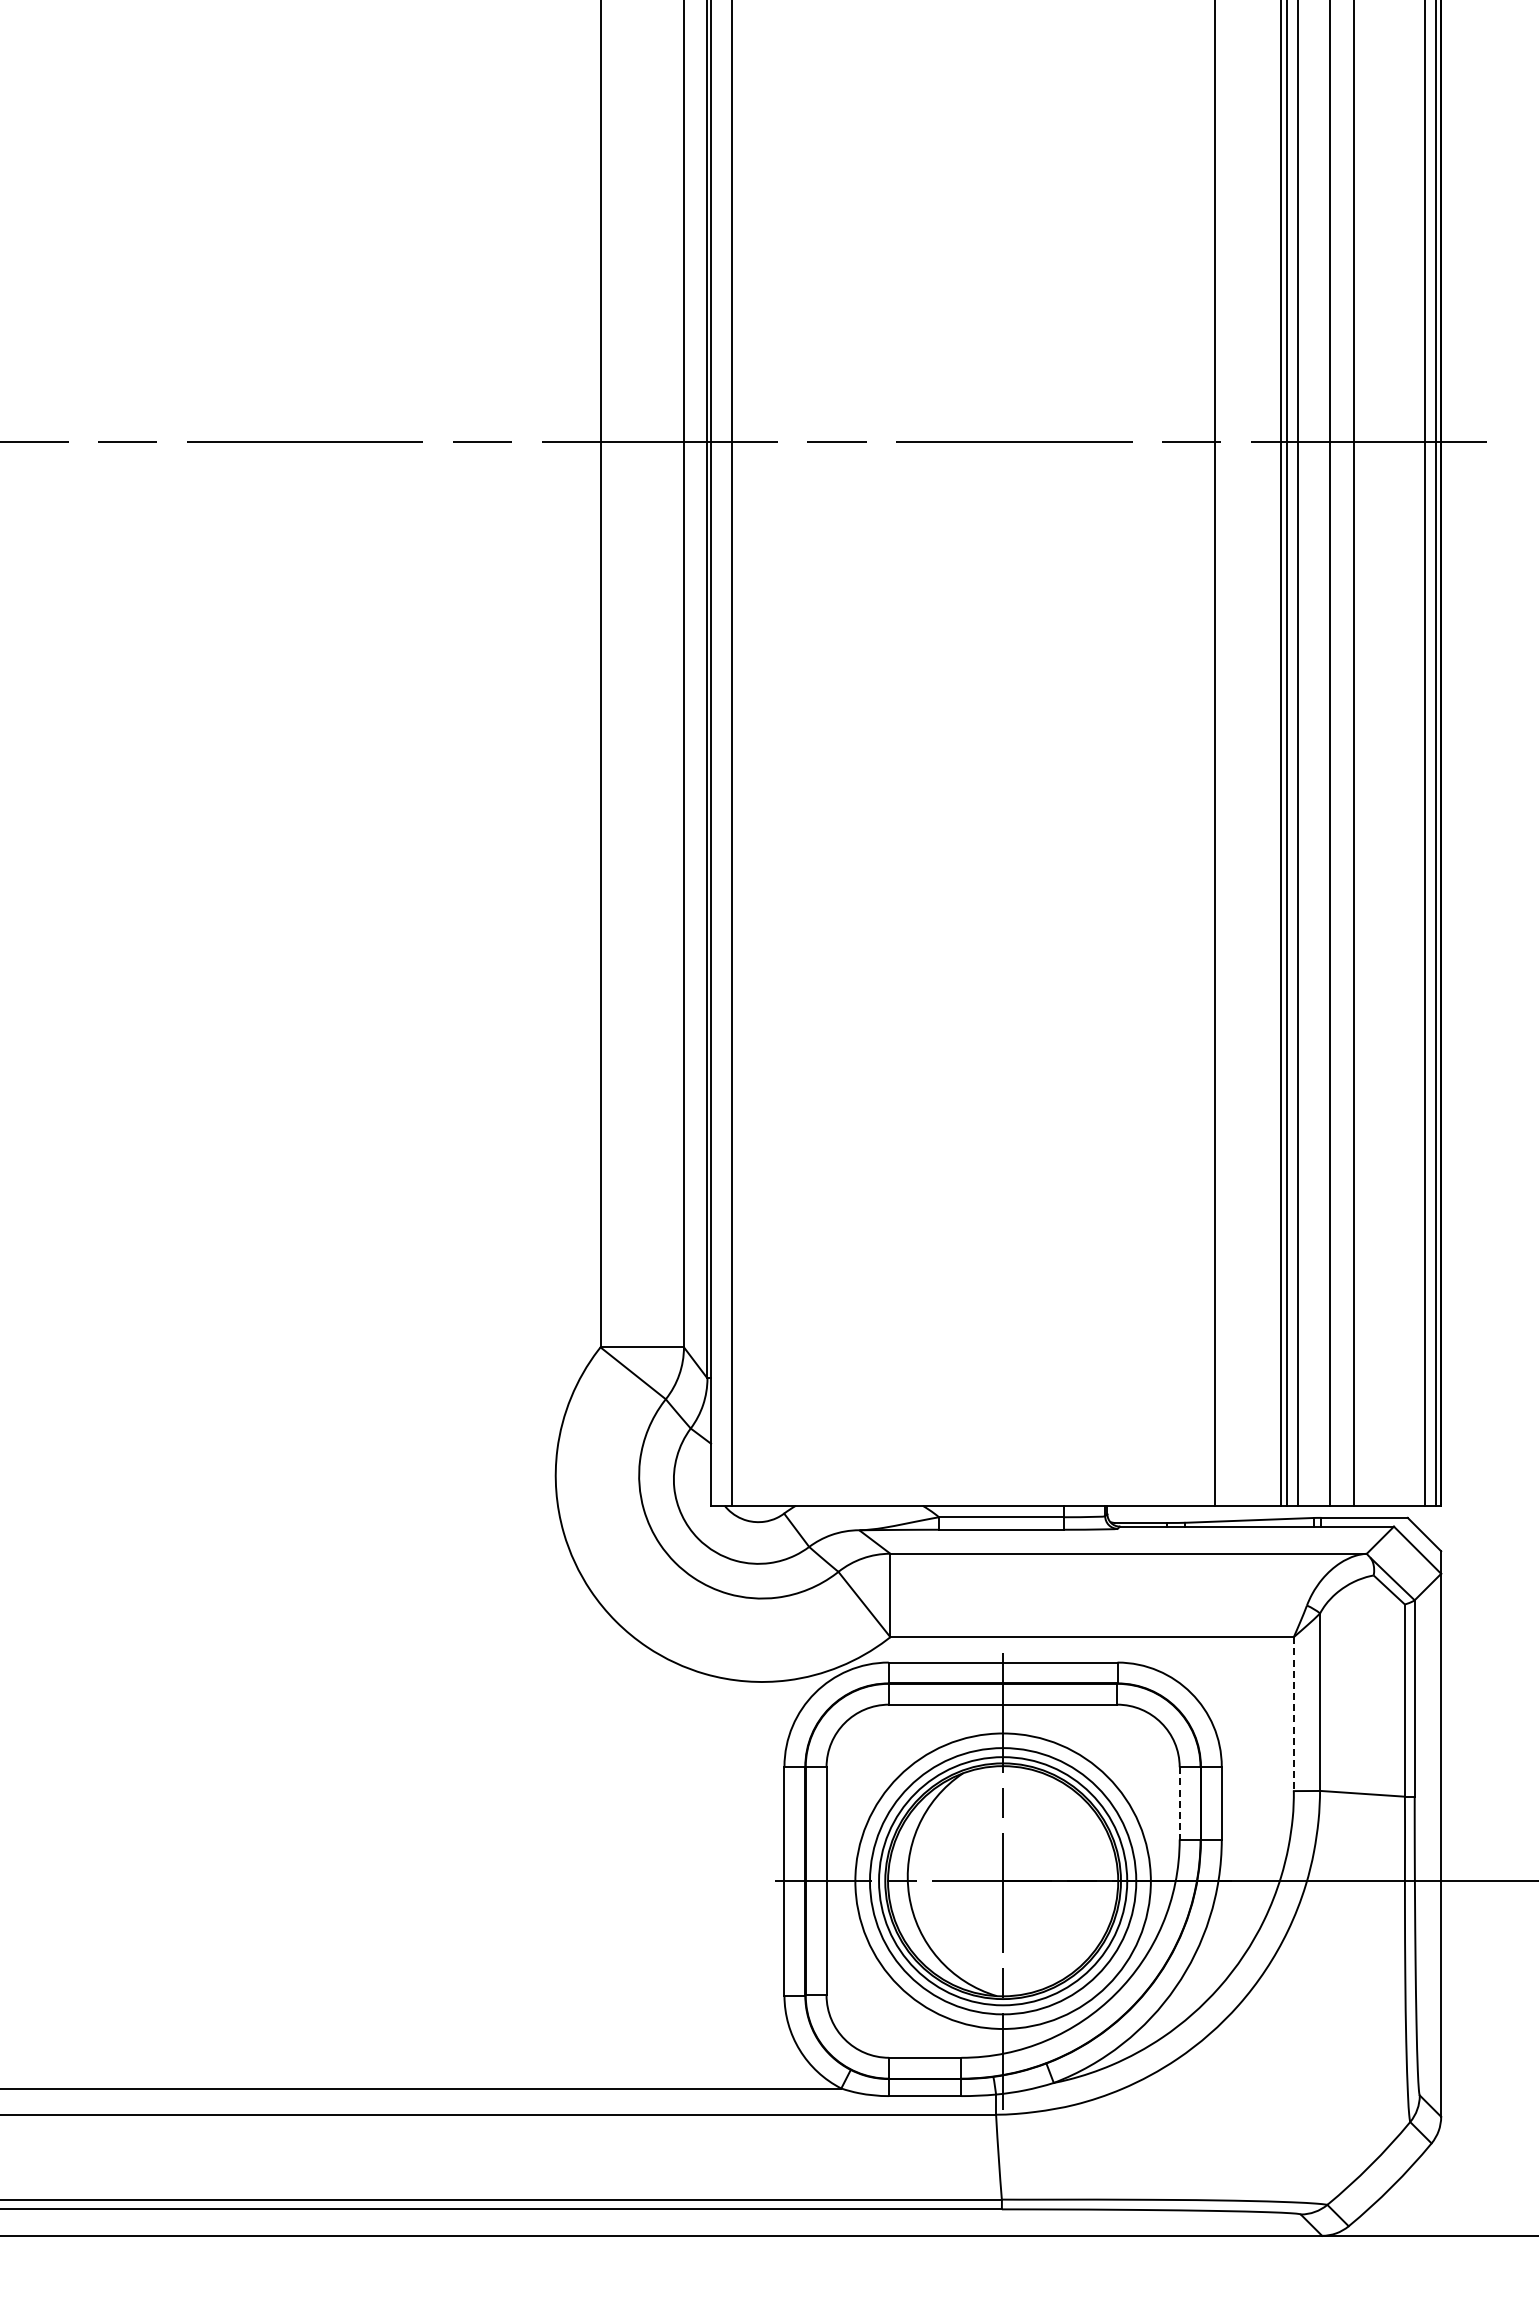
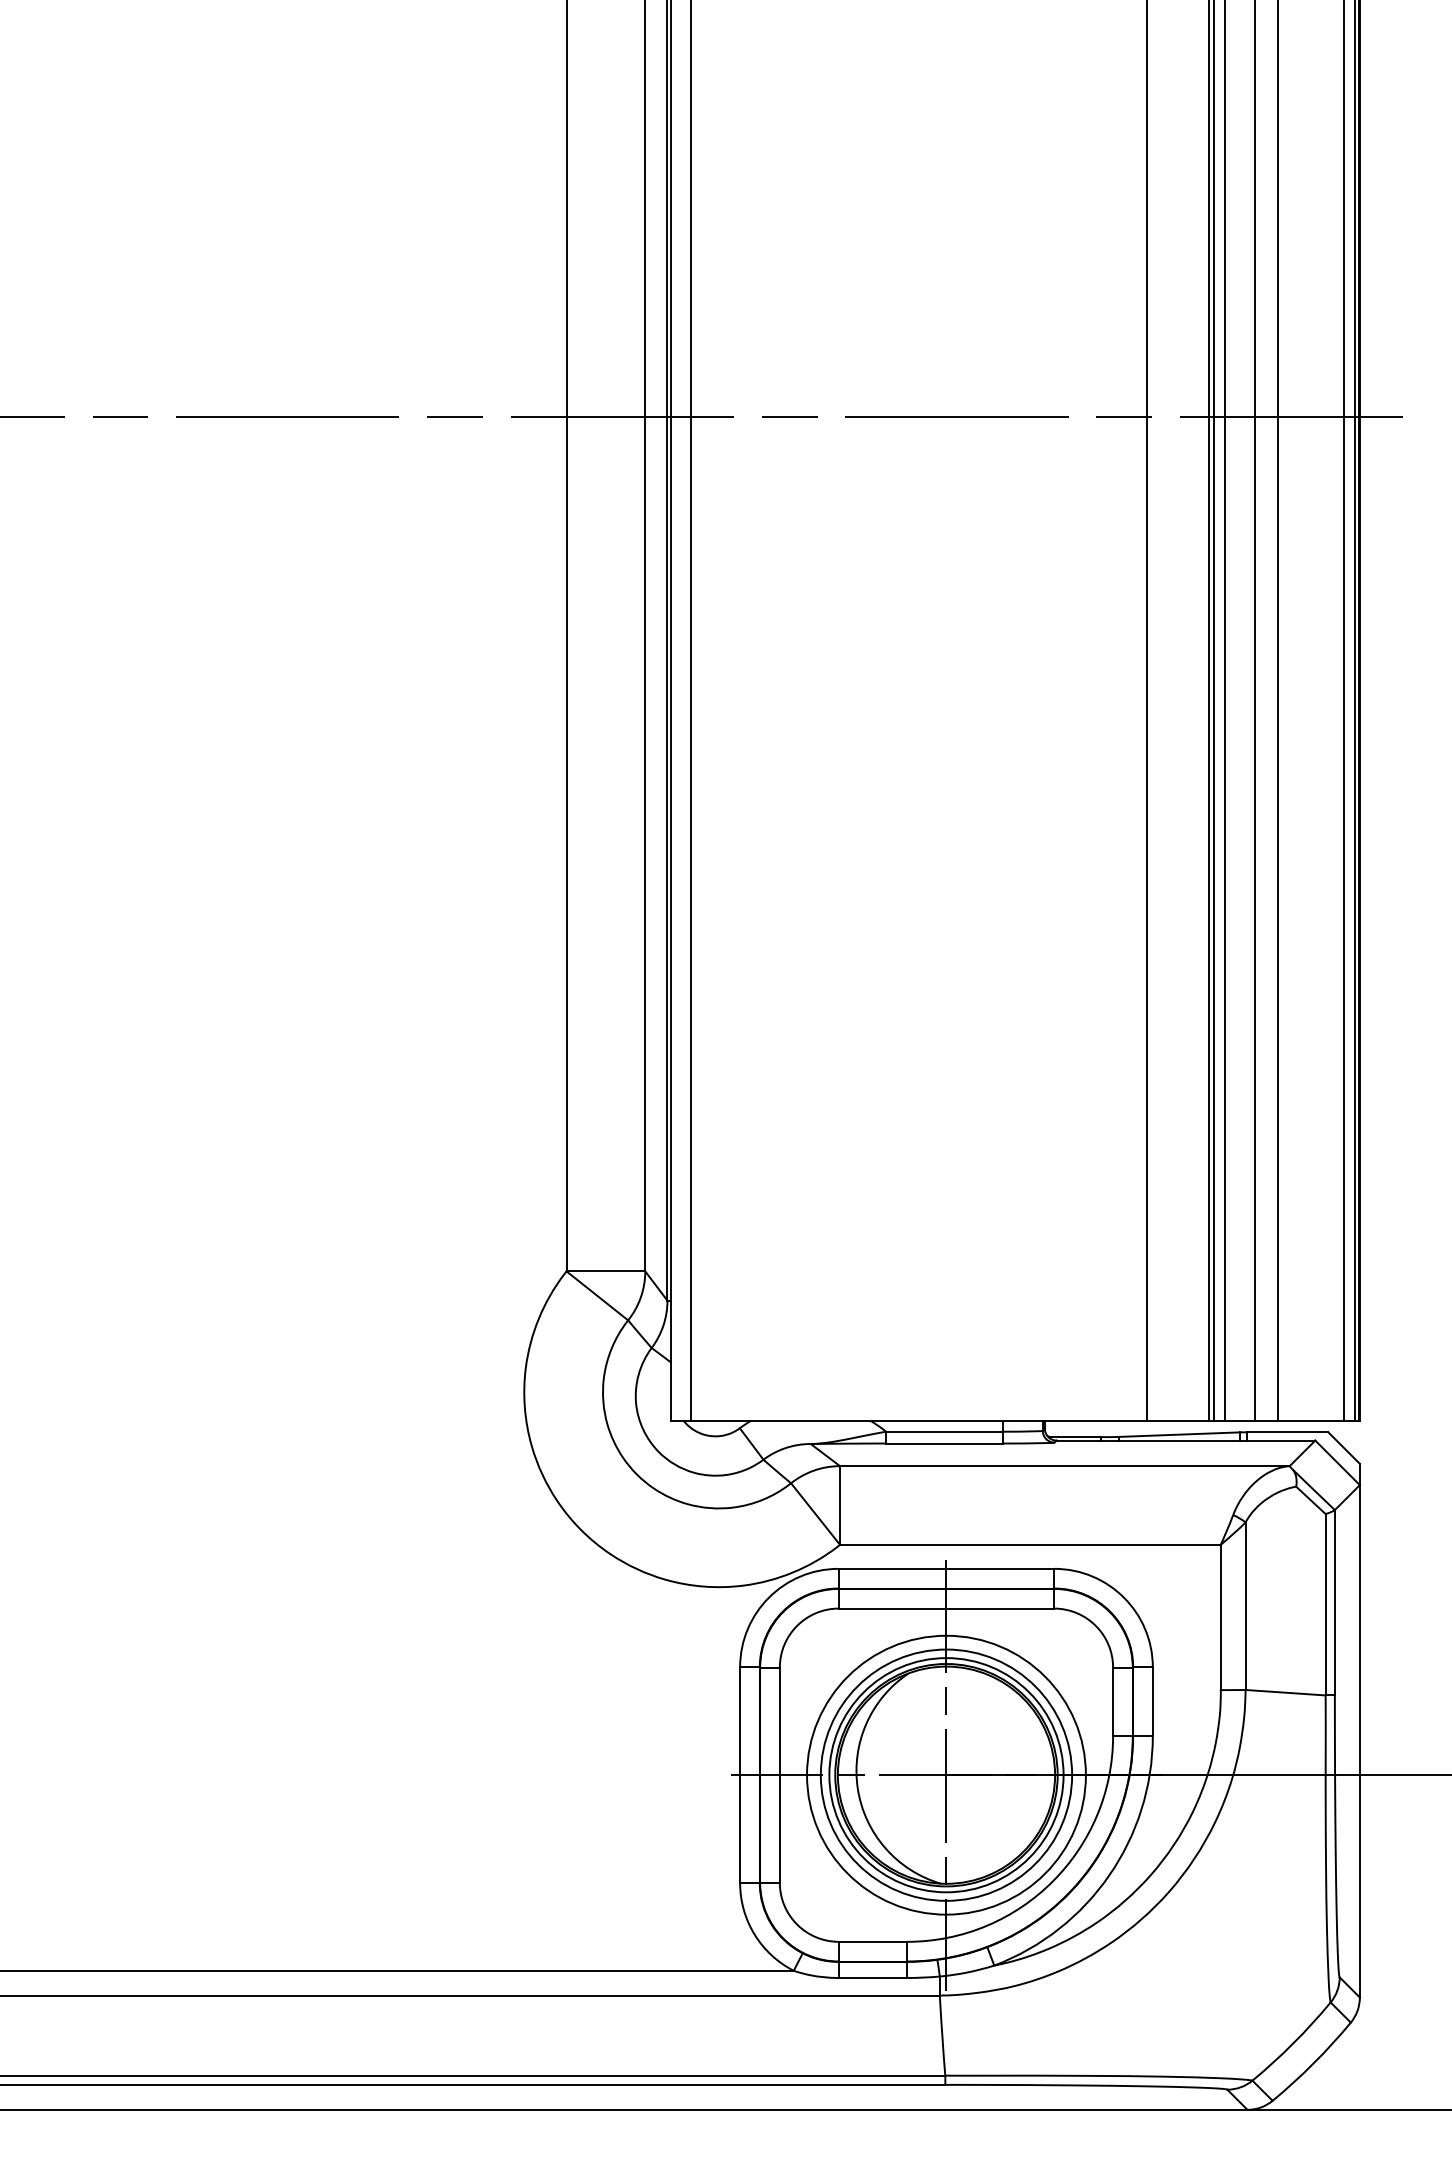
line: (1293, 1714) -> (1220, 1617), dashed -> solid
line: (1179, 1803) -> (1112, 1701), dashed -> solid

